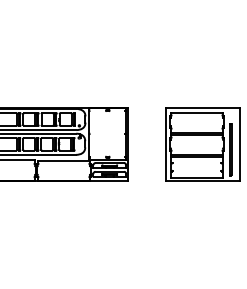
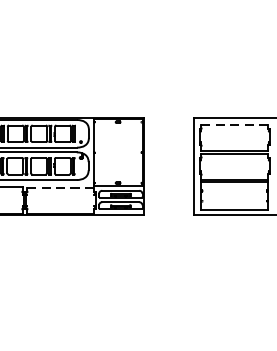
line: (197, 112) -> (235, 124), solid -> dashed
line: (63, 161) -> (60, 188), solid -> dashed

